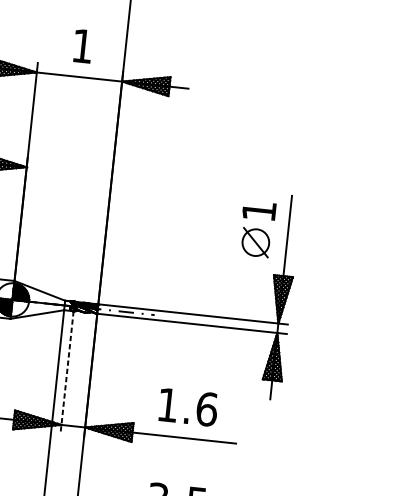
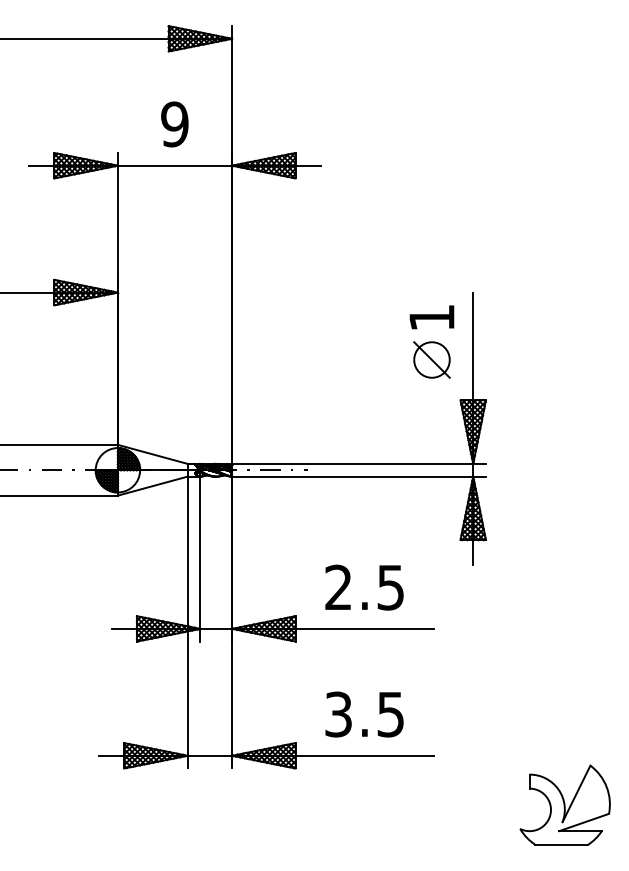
text: (82, 46) -> (174, 124), 1 -> 9
line: (67, 373) -> (200, 559), dashed -> solid
text: (187, 407) -> (364, 587), 1.6 -> 2.5

